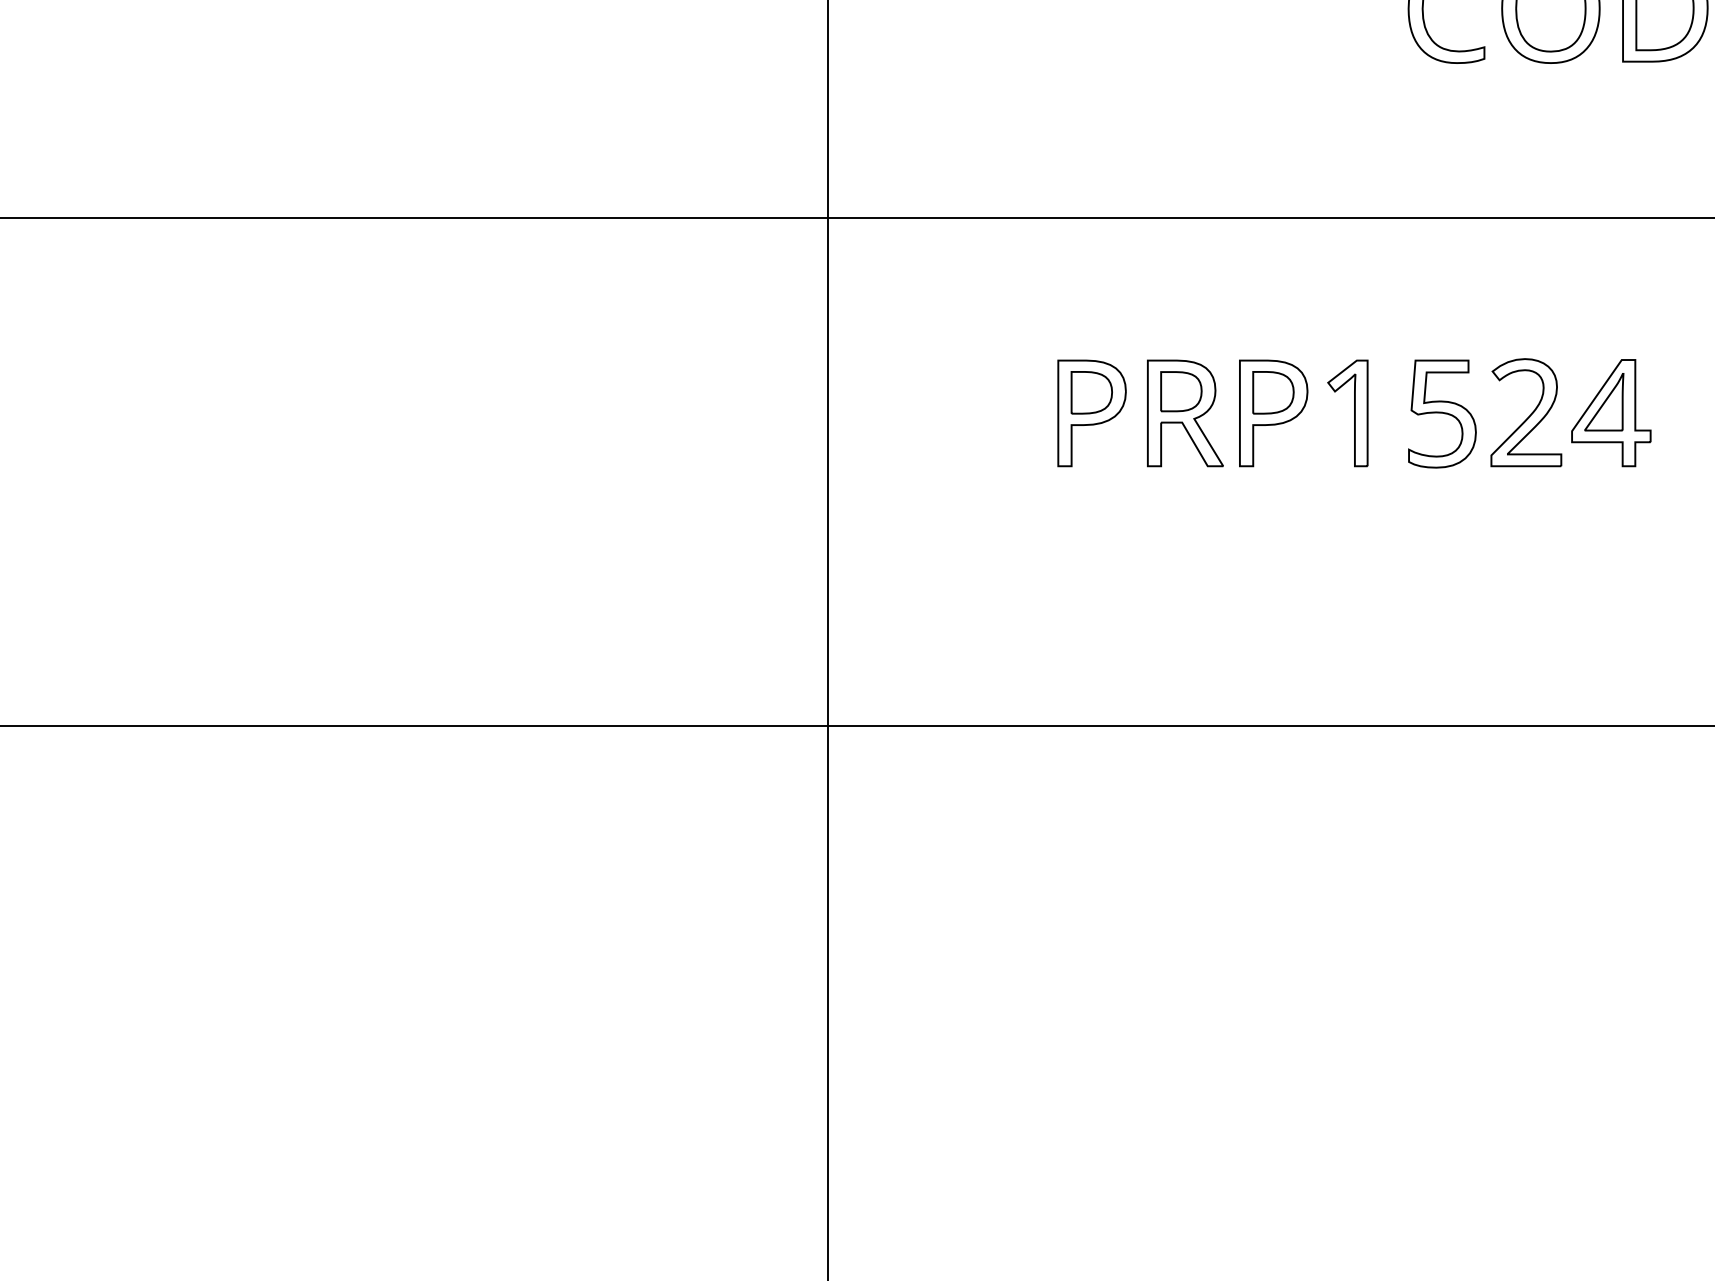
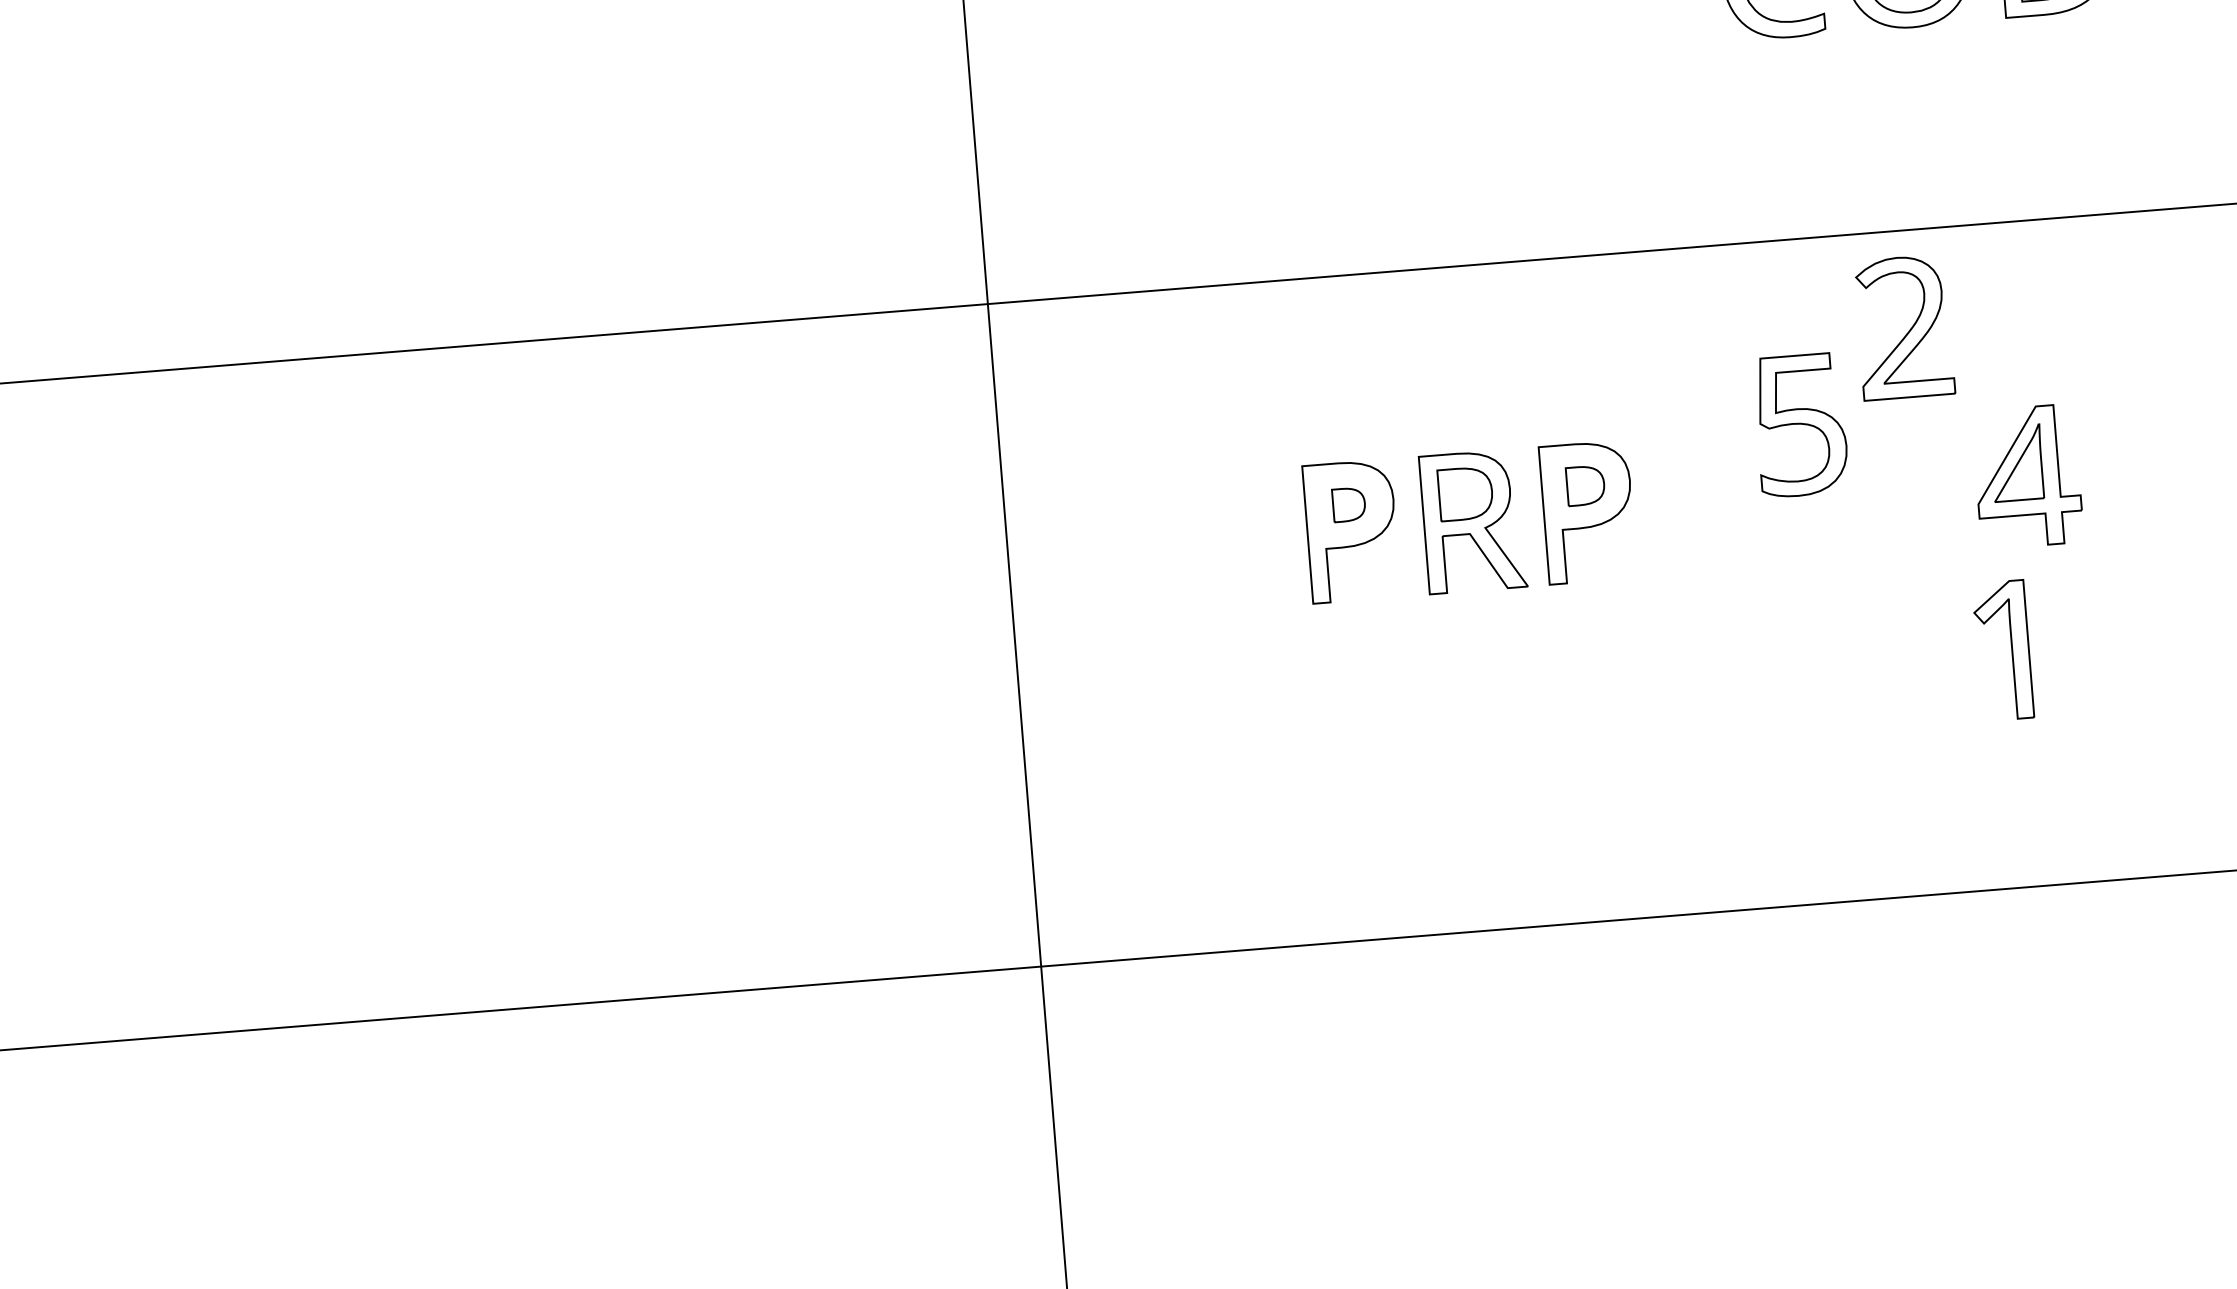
part: (1091, 392) -> (1348, 504), size x0.6
part: (1273, 392) -> (1585, 485), size x0.7
part: (1526, 412) -> (1904, 327), moved
part: (1354, 413) -> (2011, 650), moved
part: (1442, 413) -> (1800, 424), moved

